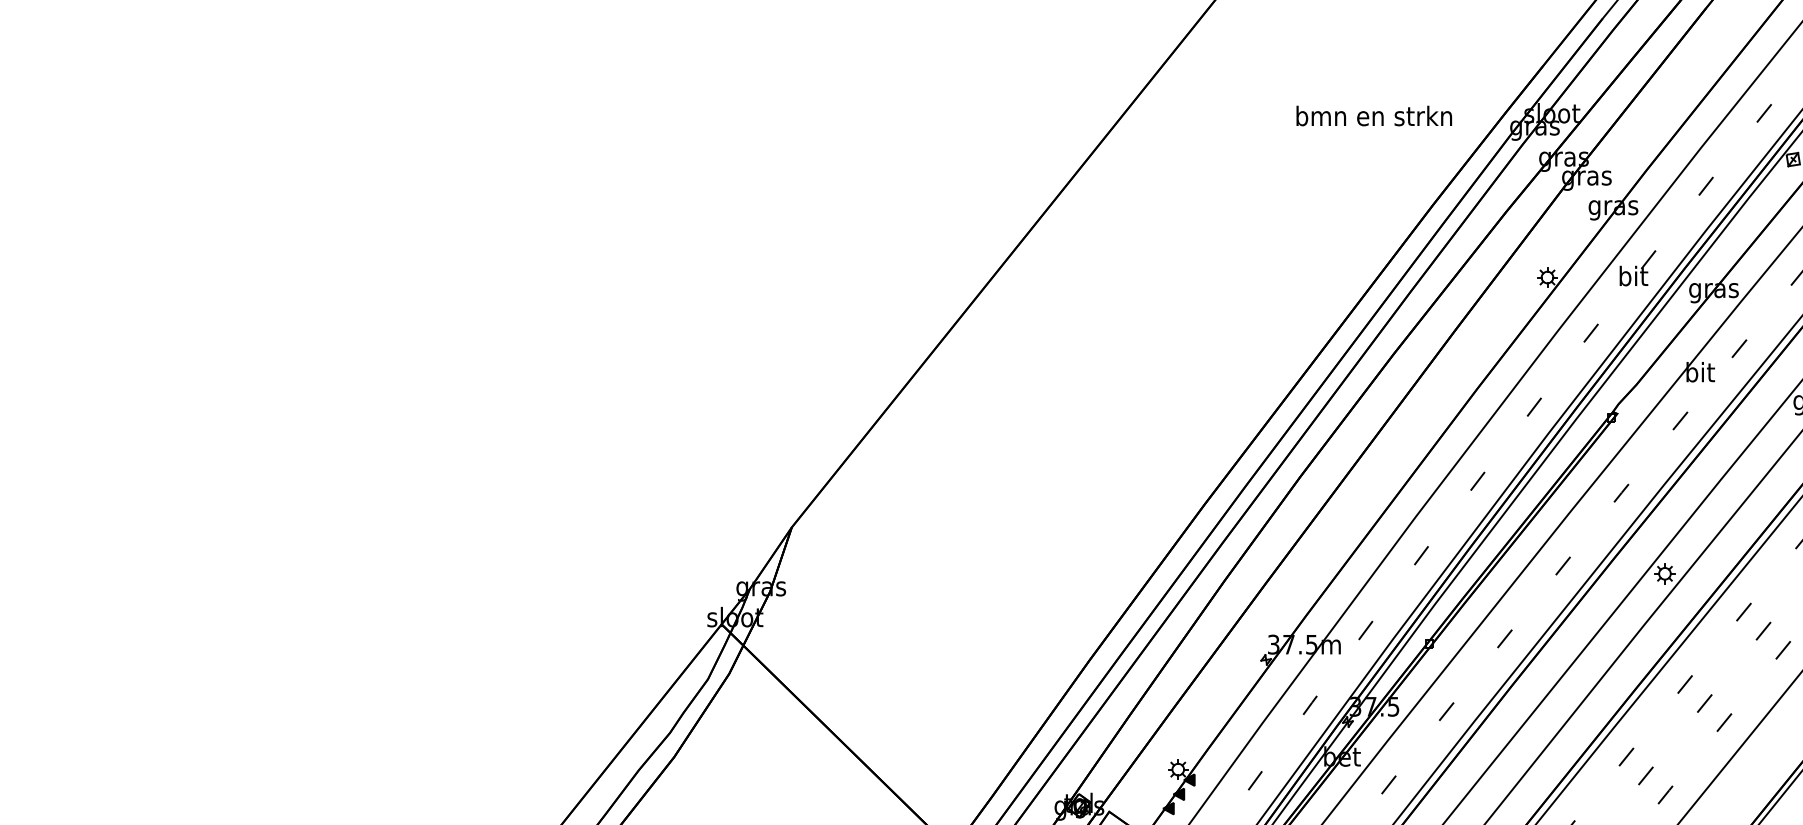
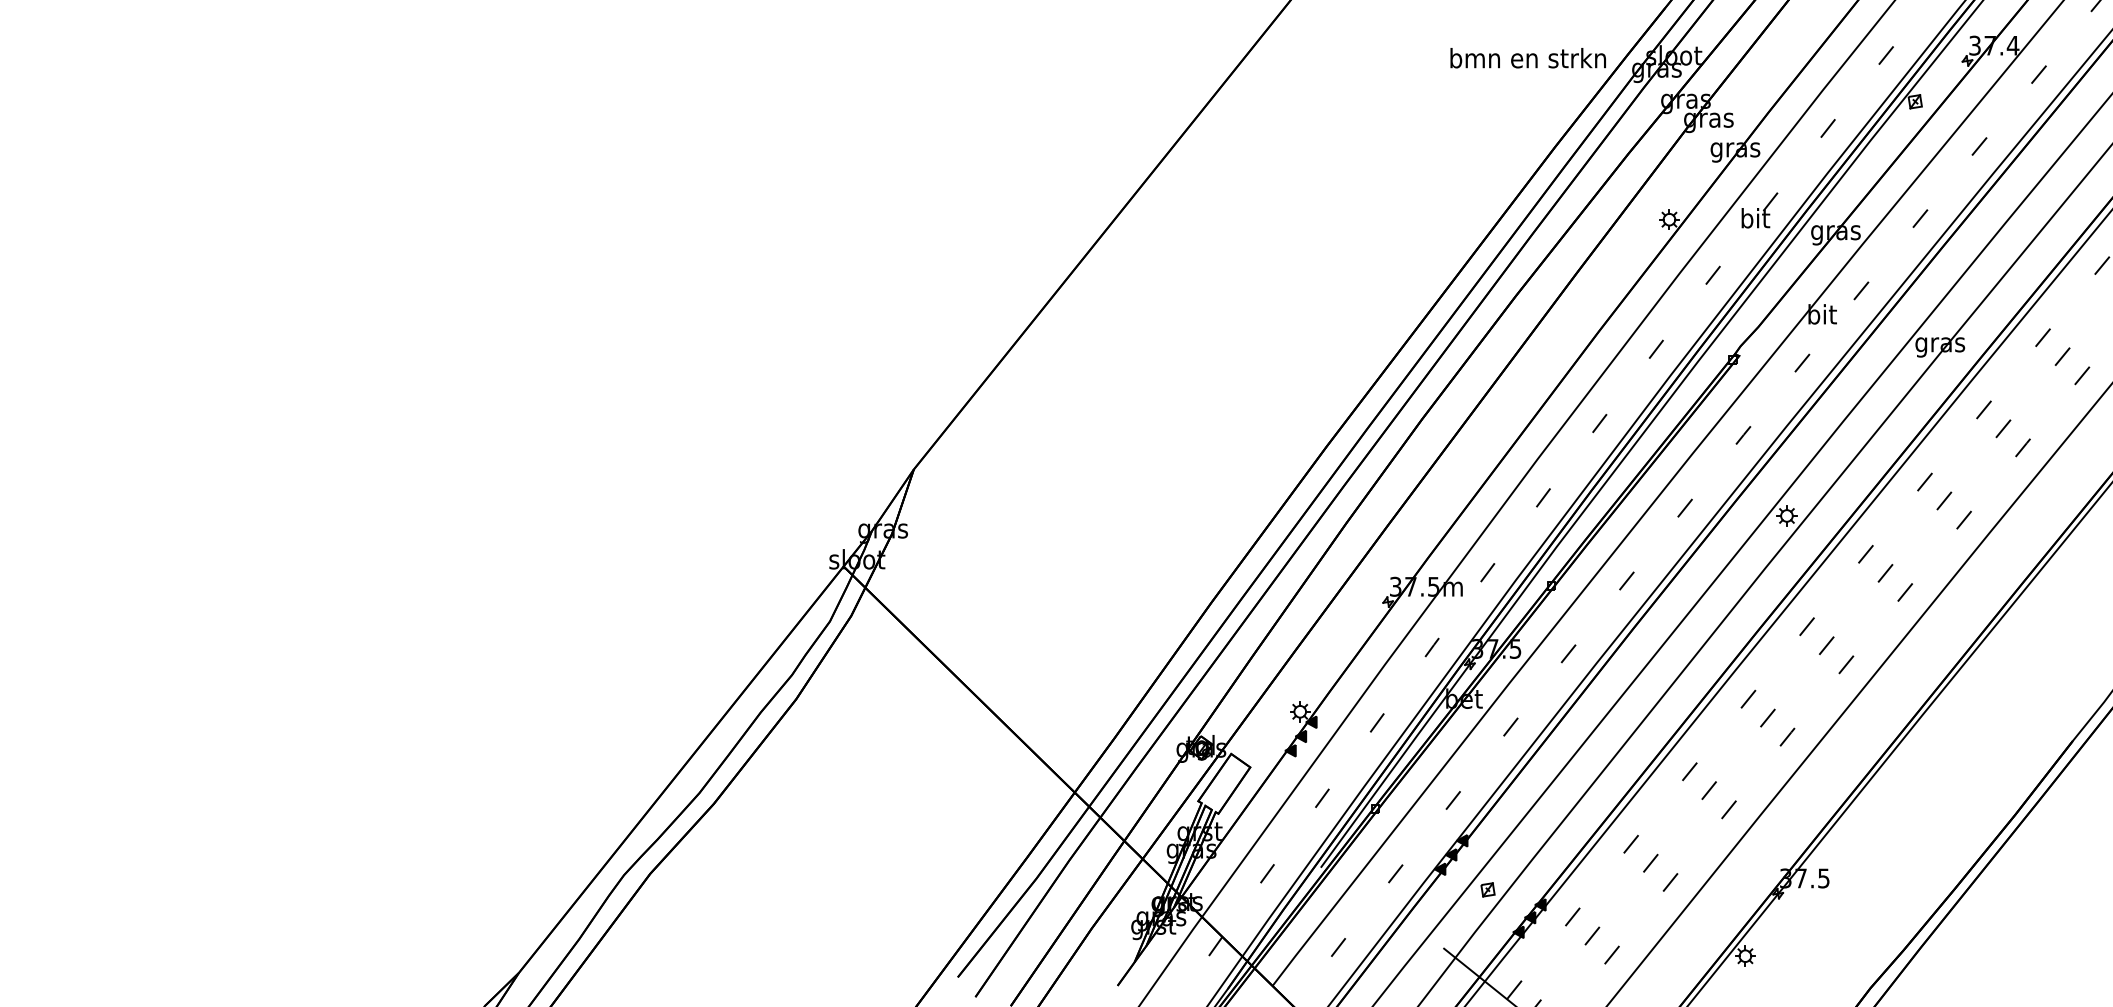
text: (1373, 116) -> (1527, 58), moved

